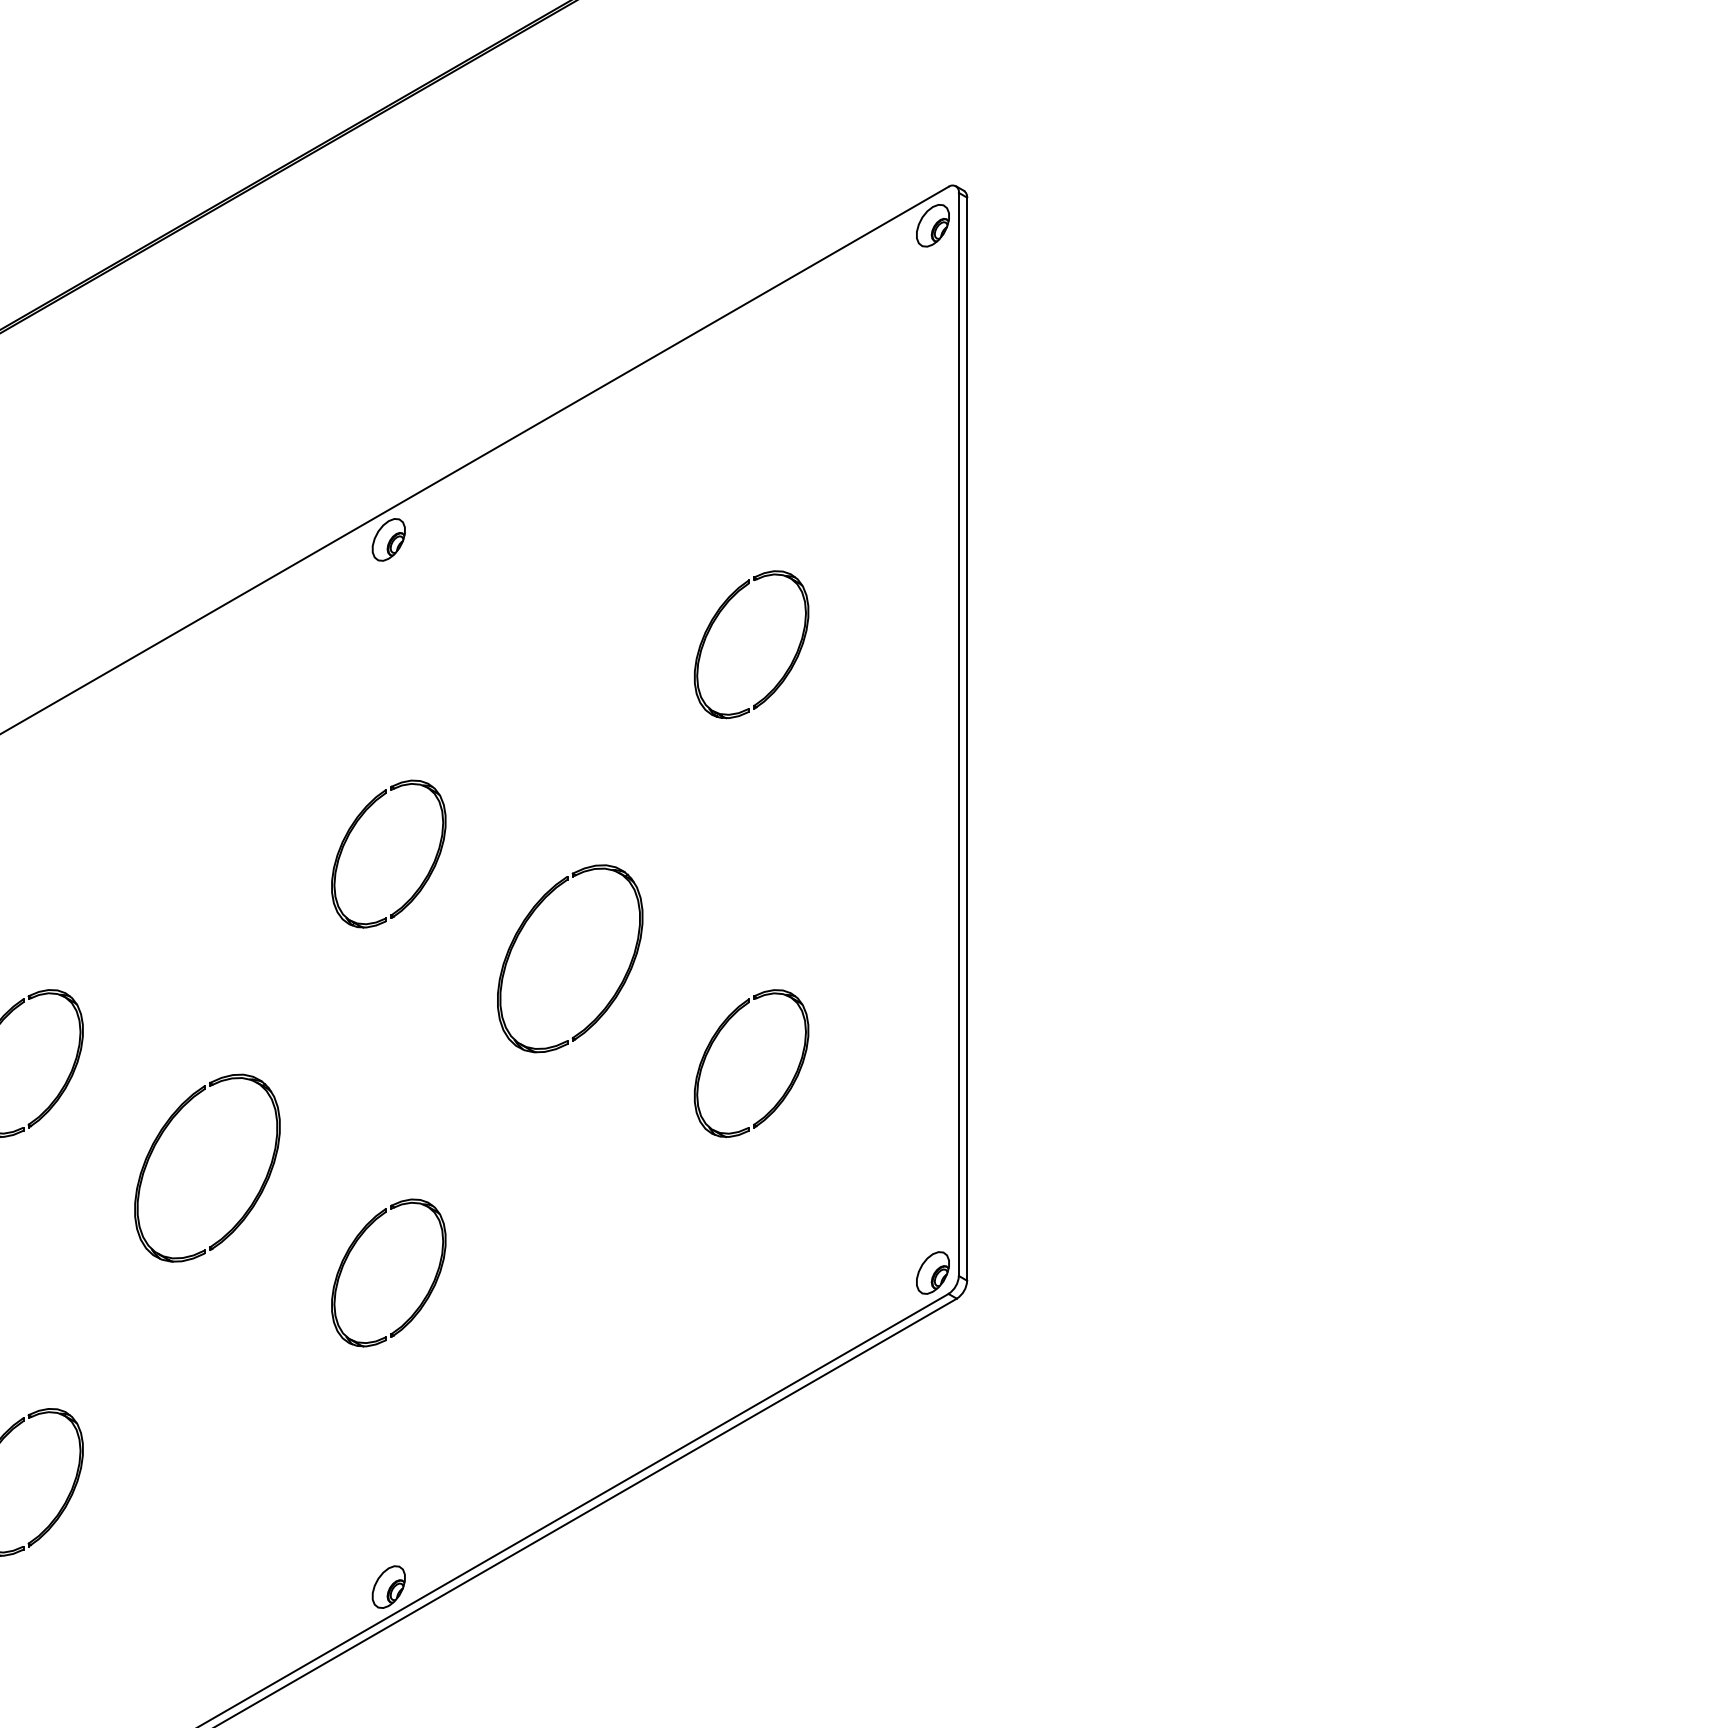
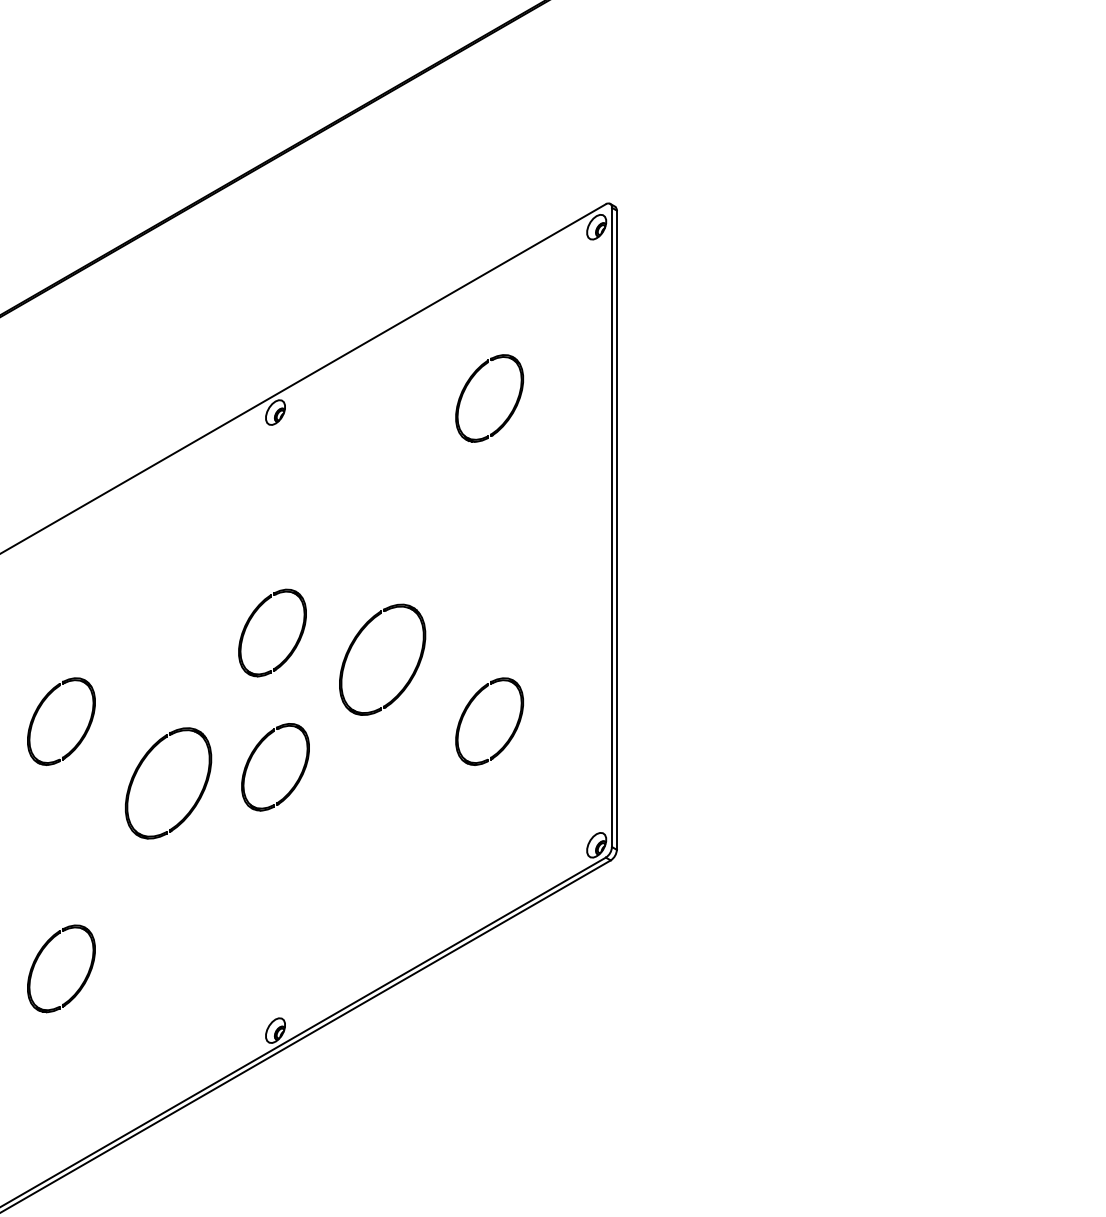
part: (717, 619) -> (469, 383), moved
part: (353, 831) -> (251, 619), moved
part: (354, 1247) -> (255, 752), moved

